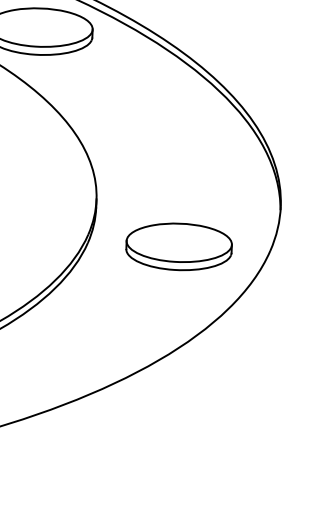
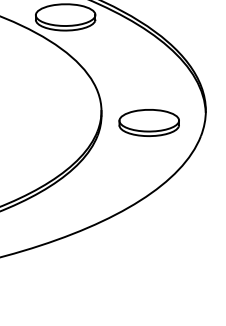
part: (177, 245) -> (148, 122), moved

